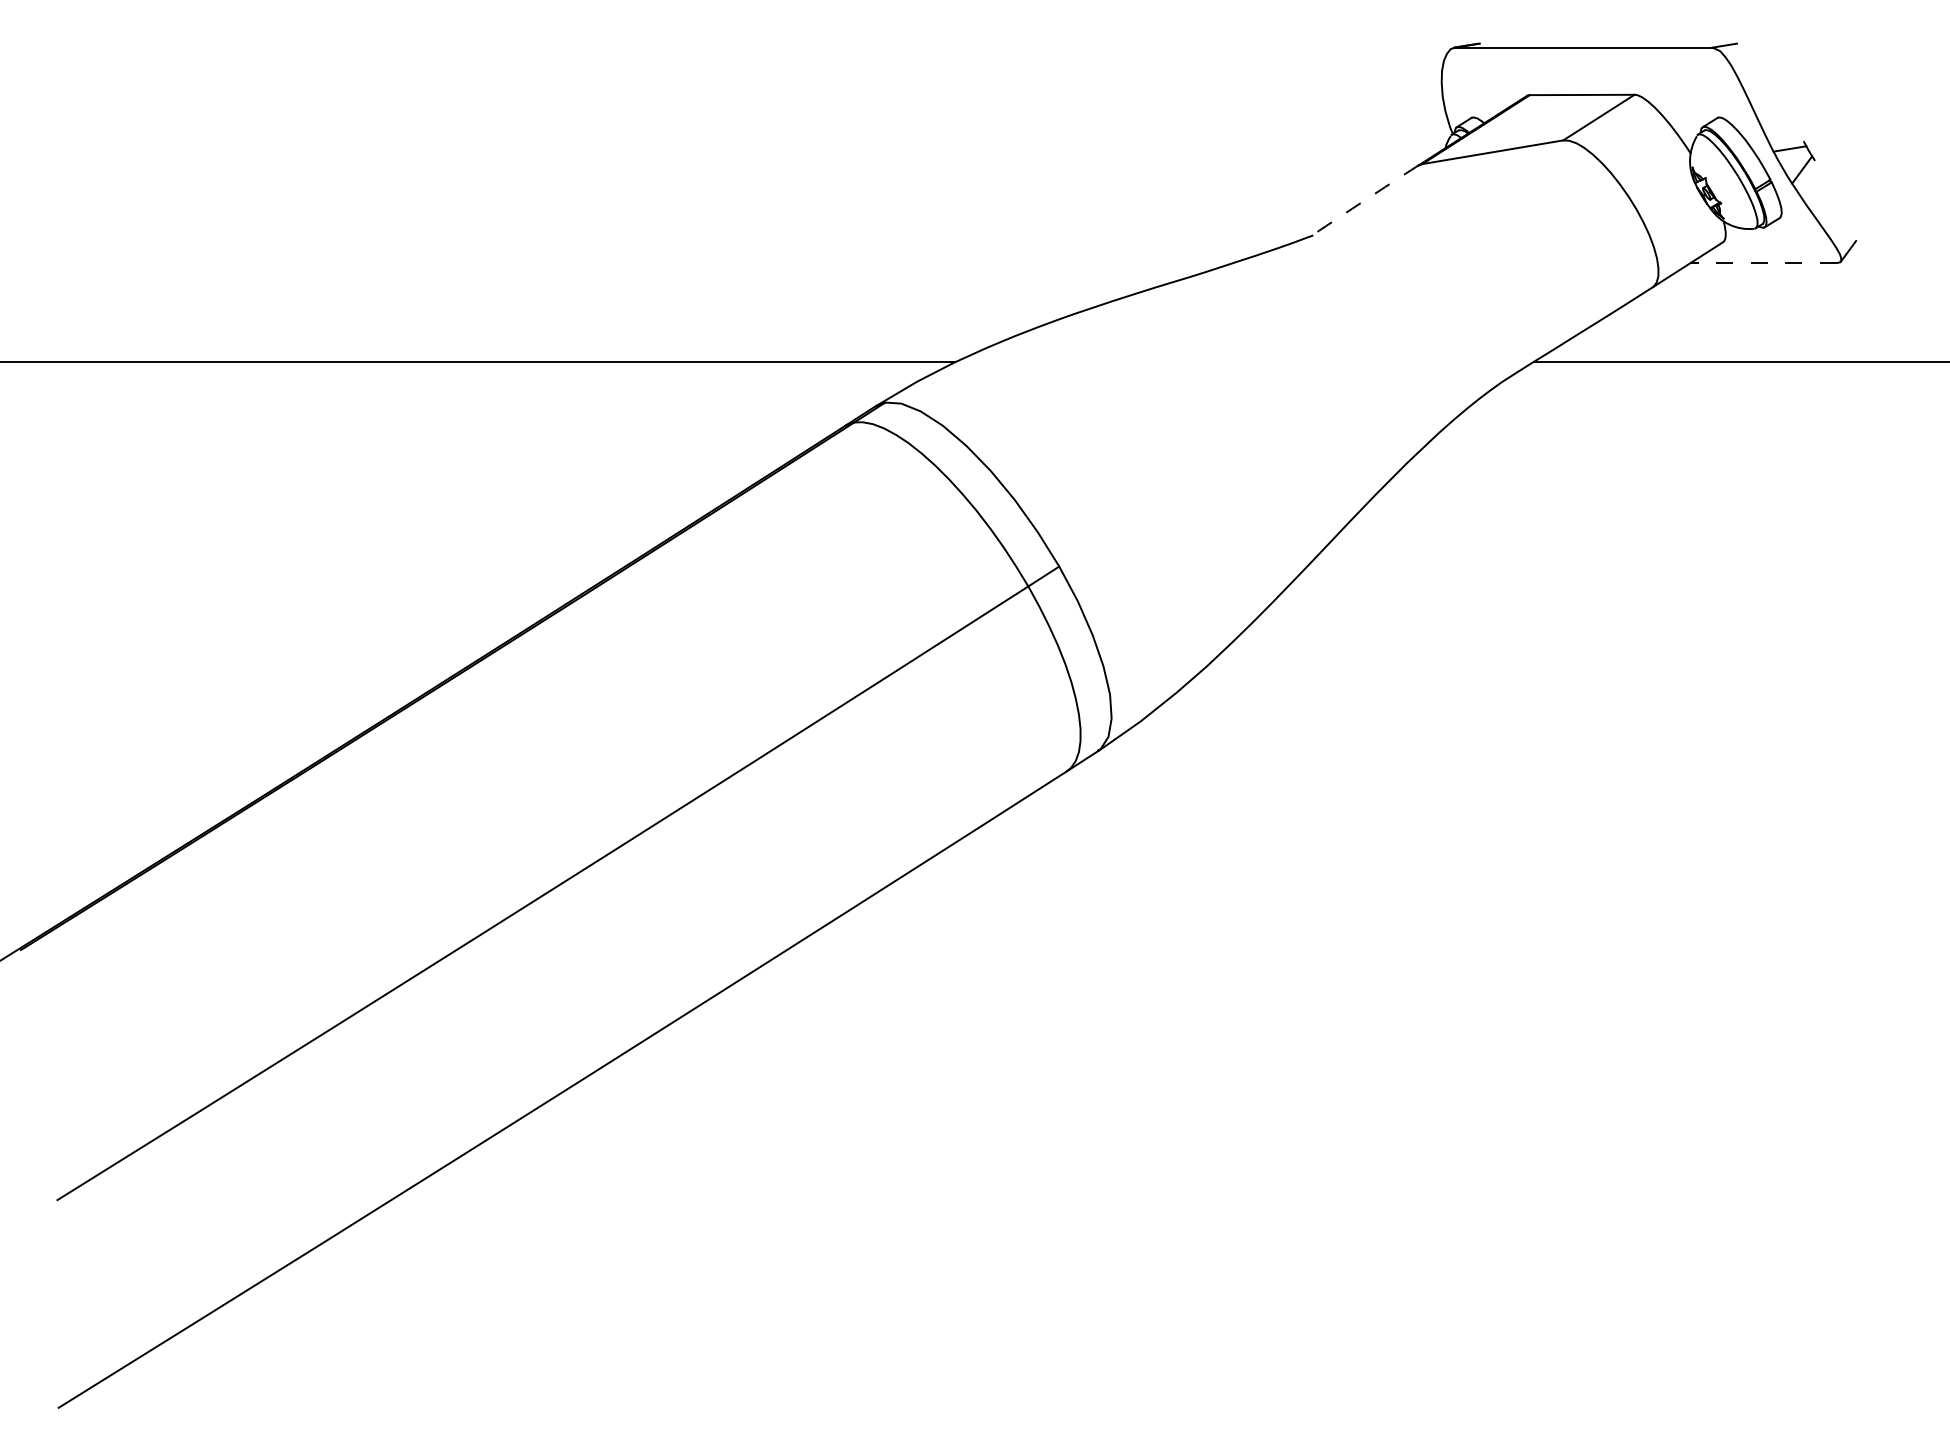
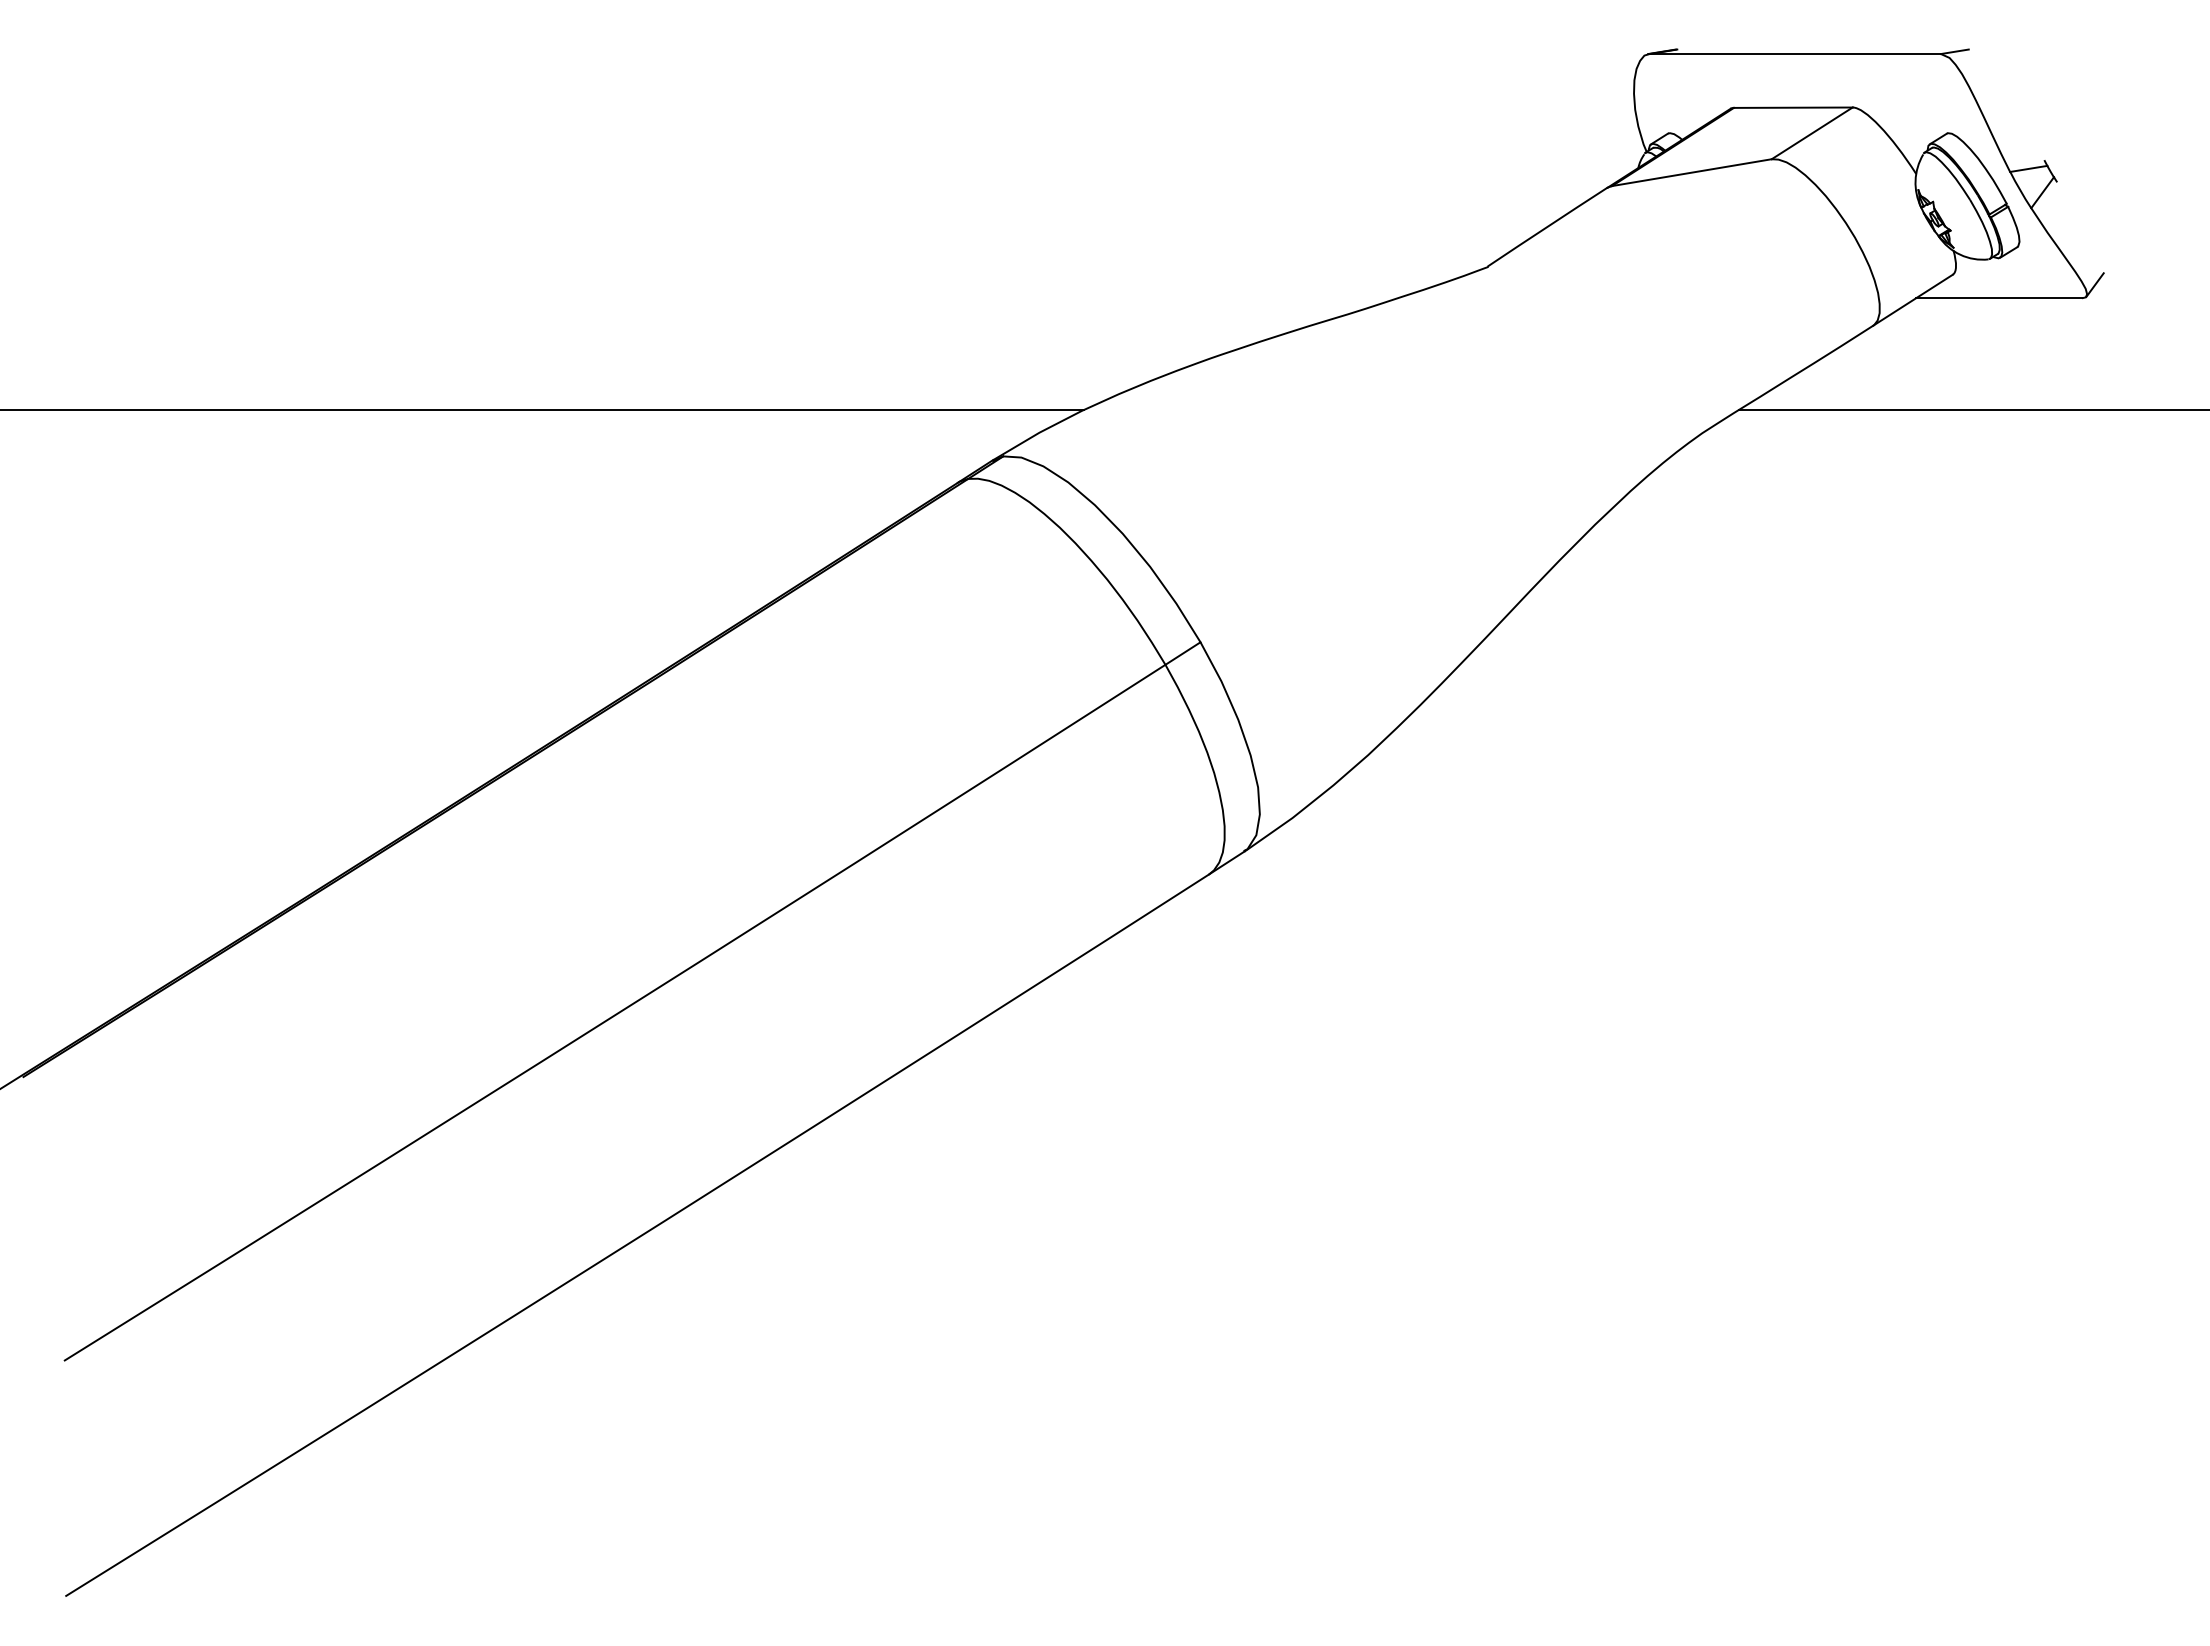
arc: (1365, 199) -> (1547, 226), dashed -> solid
line: (1763, 263) -> (1998, 298), dashed -> solid

